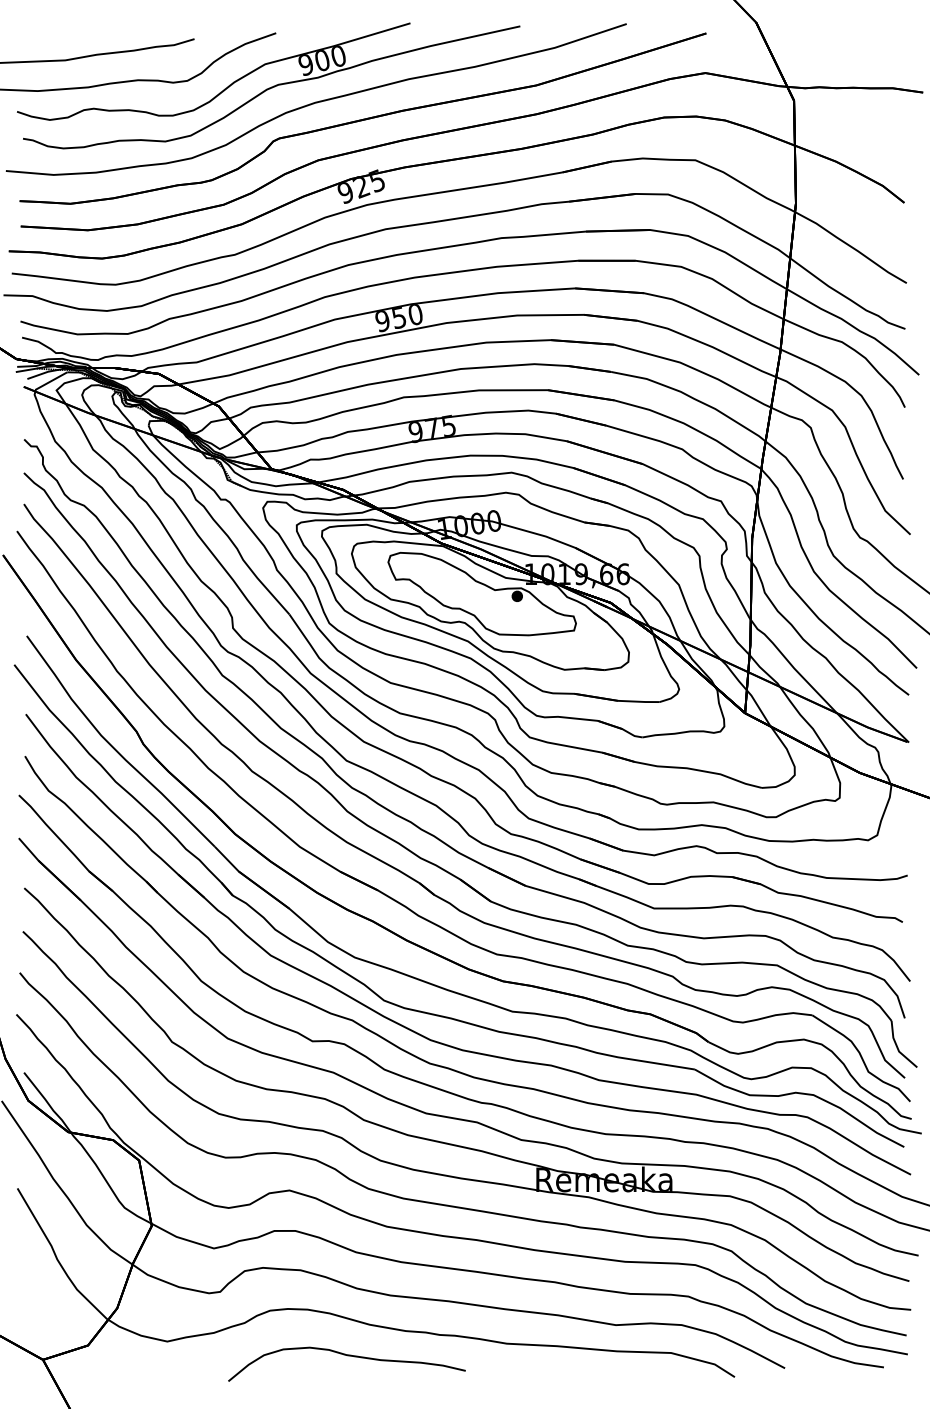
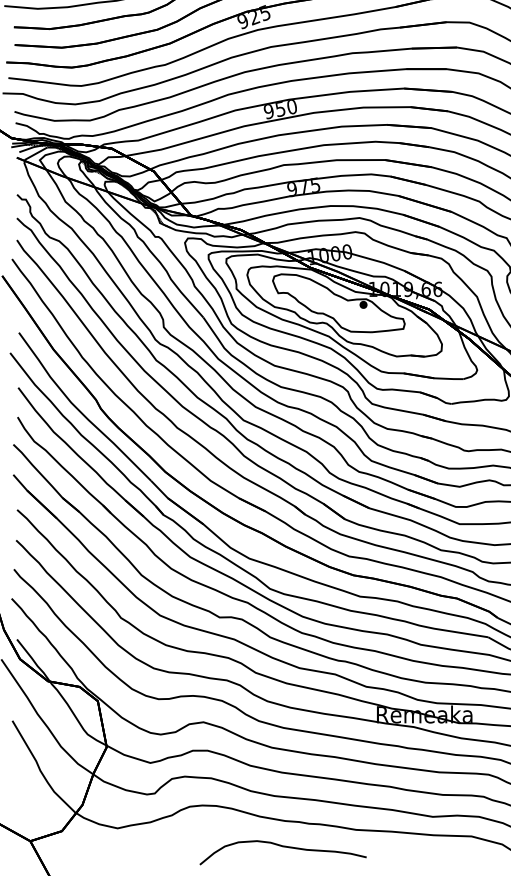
part: (347, 1356) -> (283, 847), moved

